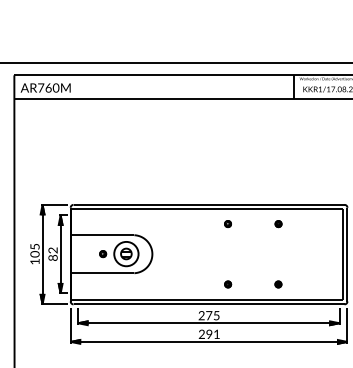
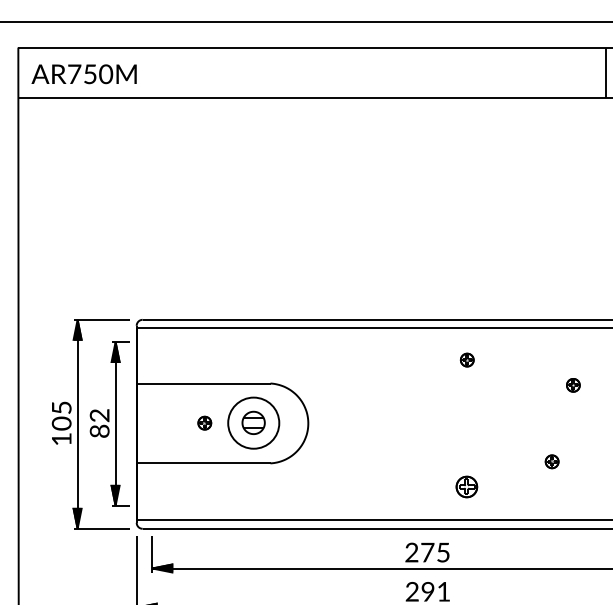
text: (48, 87) -> (90, 73), AR760M -> AR750M
part: (278, 224) -> (573, 386), moved
part: (228, 284) -> (468, 487), size x1.6
part: (278, 284) -> (552, 461), moved

